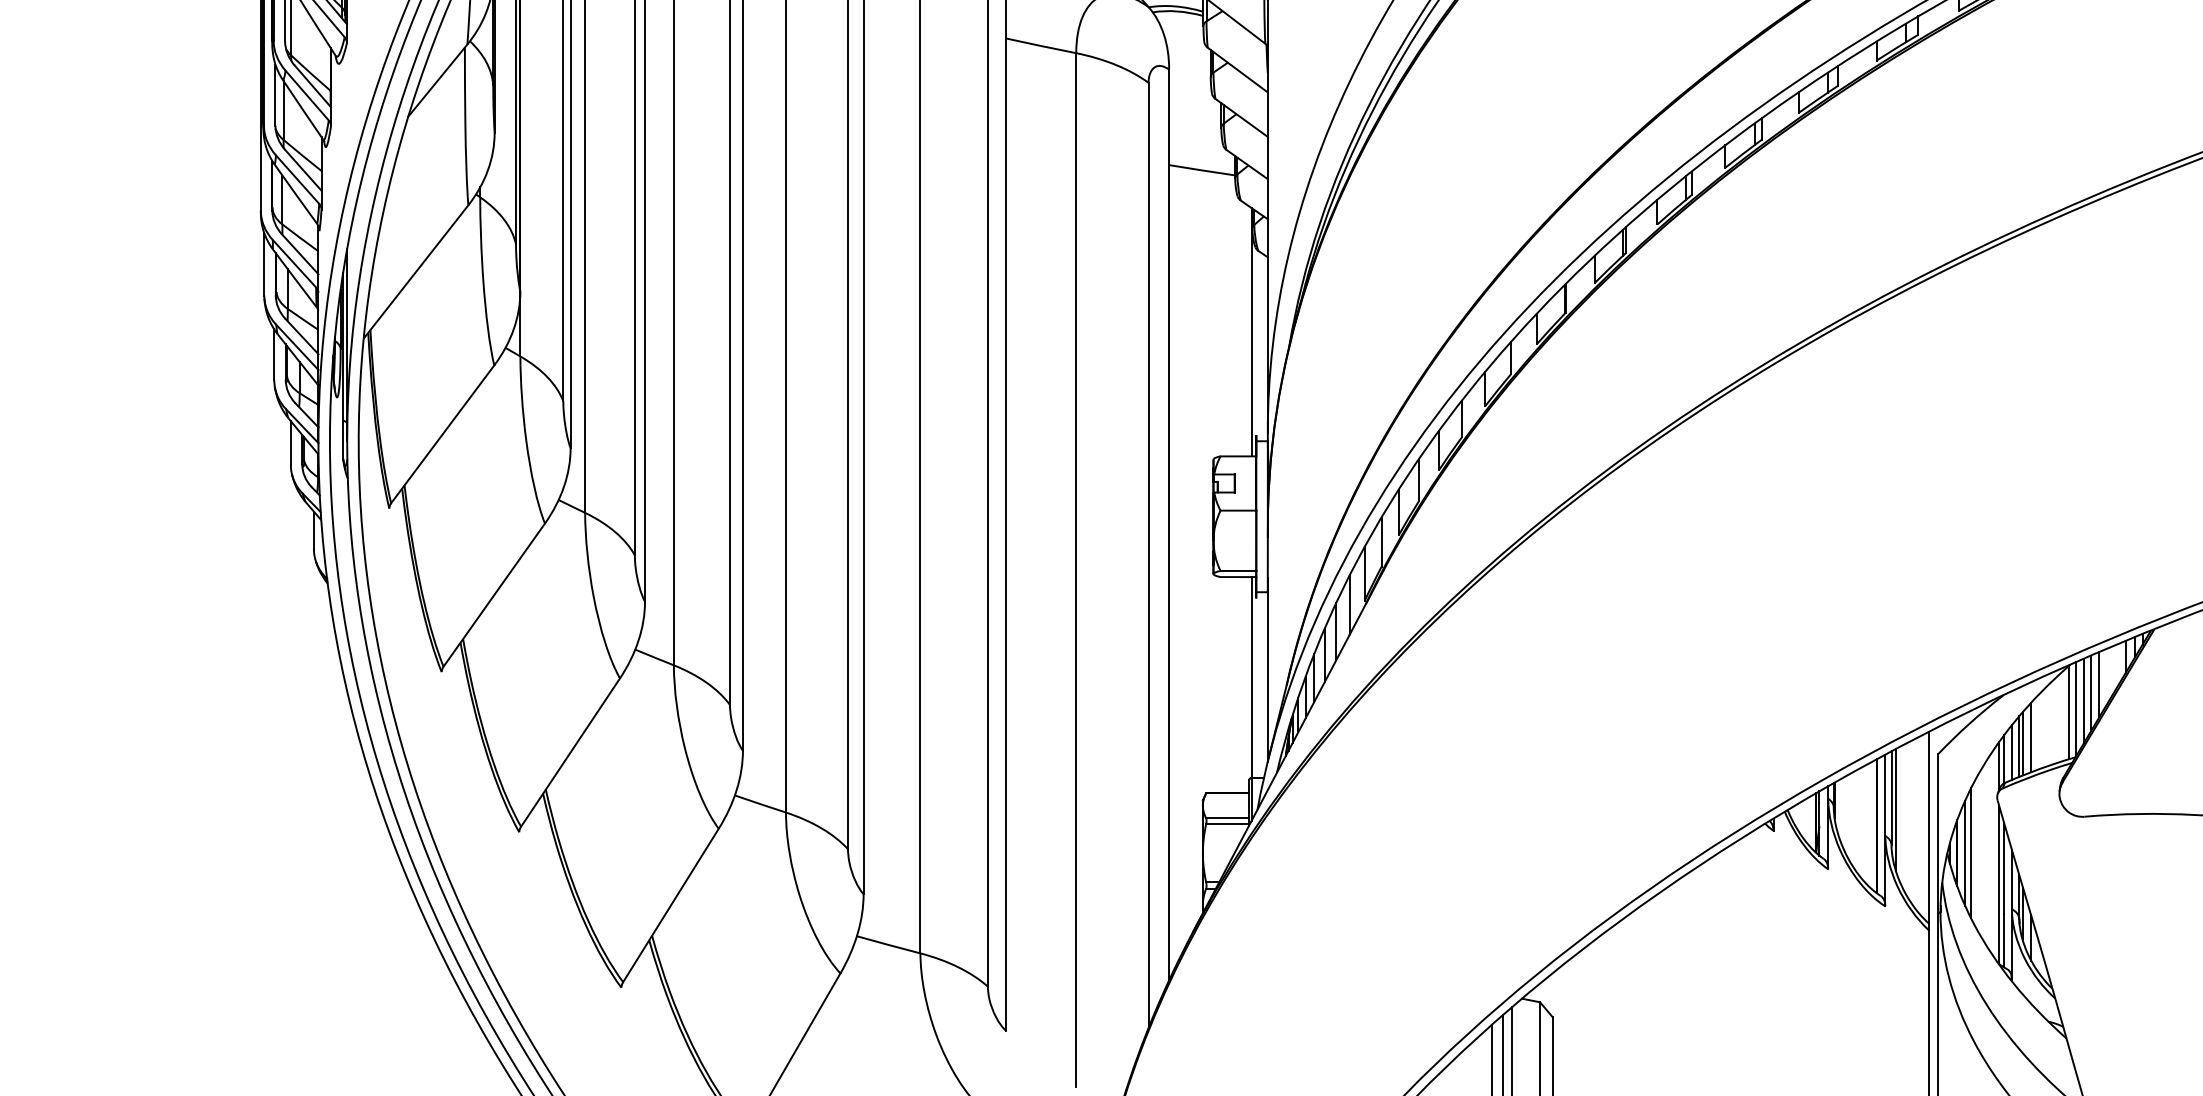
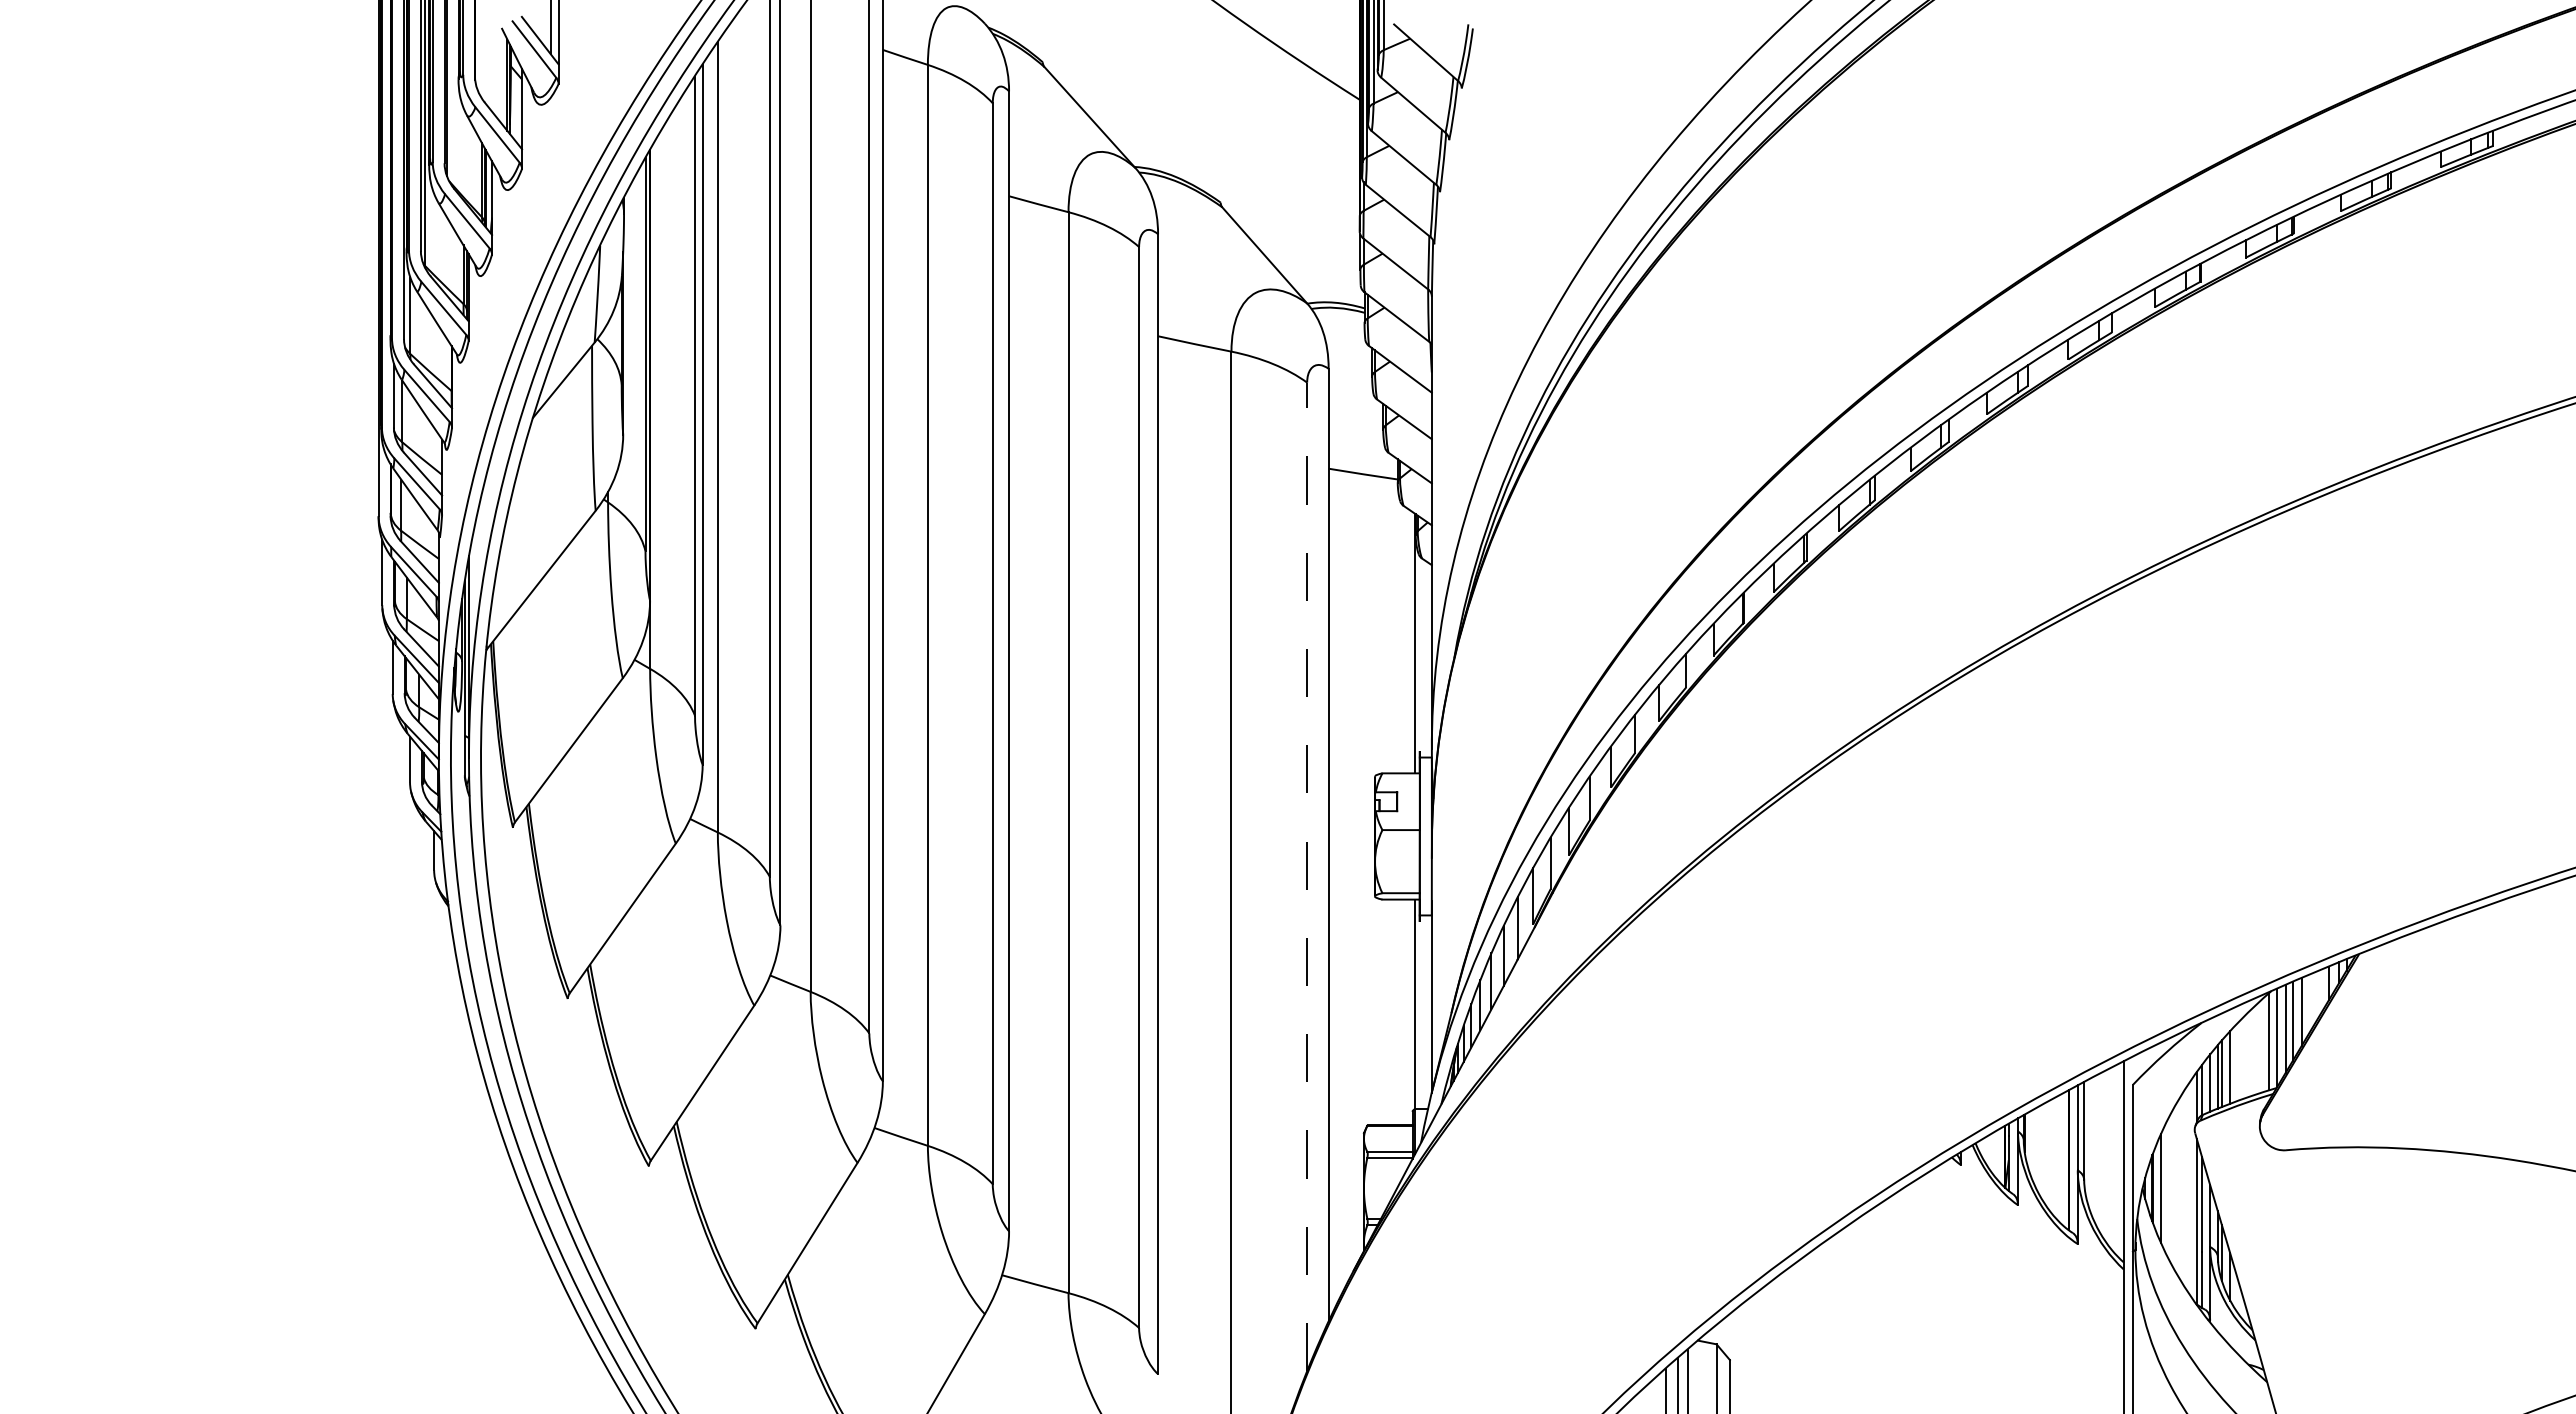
line: (1148, 554) -> (1307, 876), solid -> dashed
line: (1895, 810) -> (2088, 1143), removed
line: (1971, 853) -> (2167, 1188), removed

